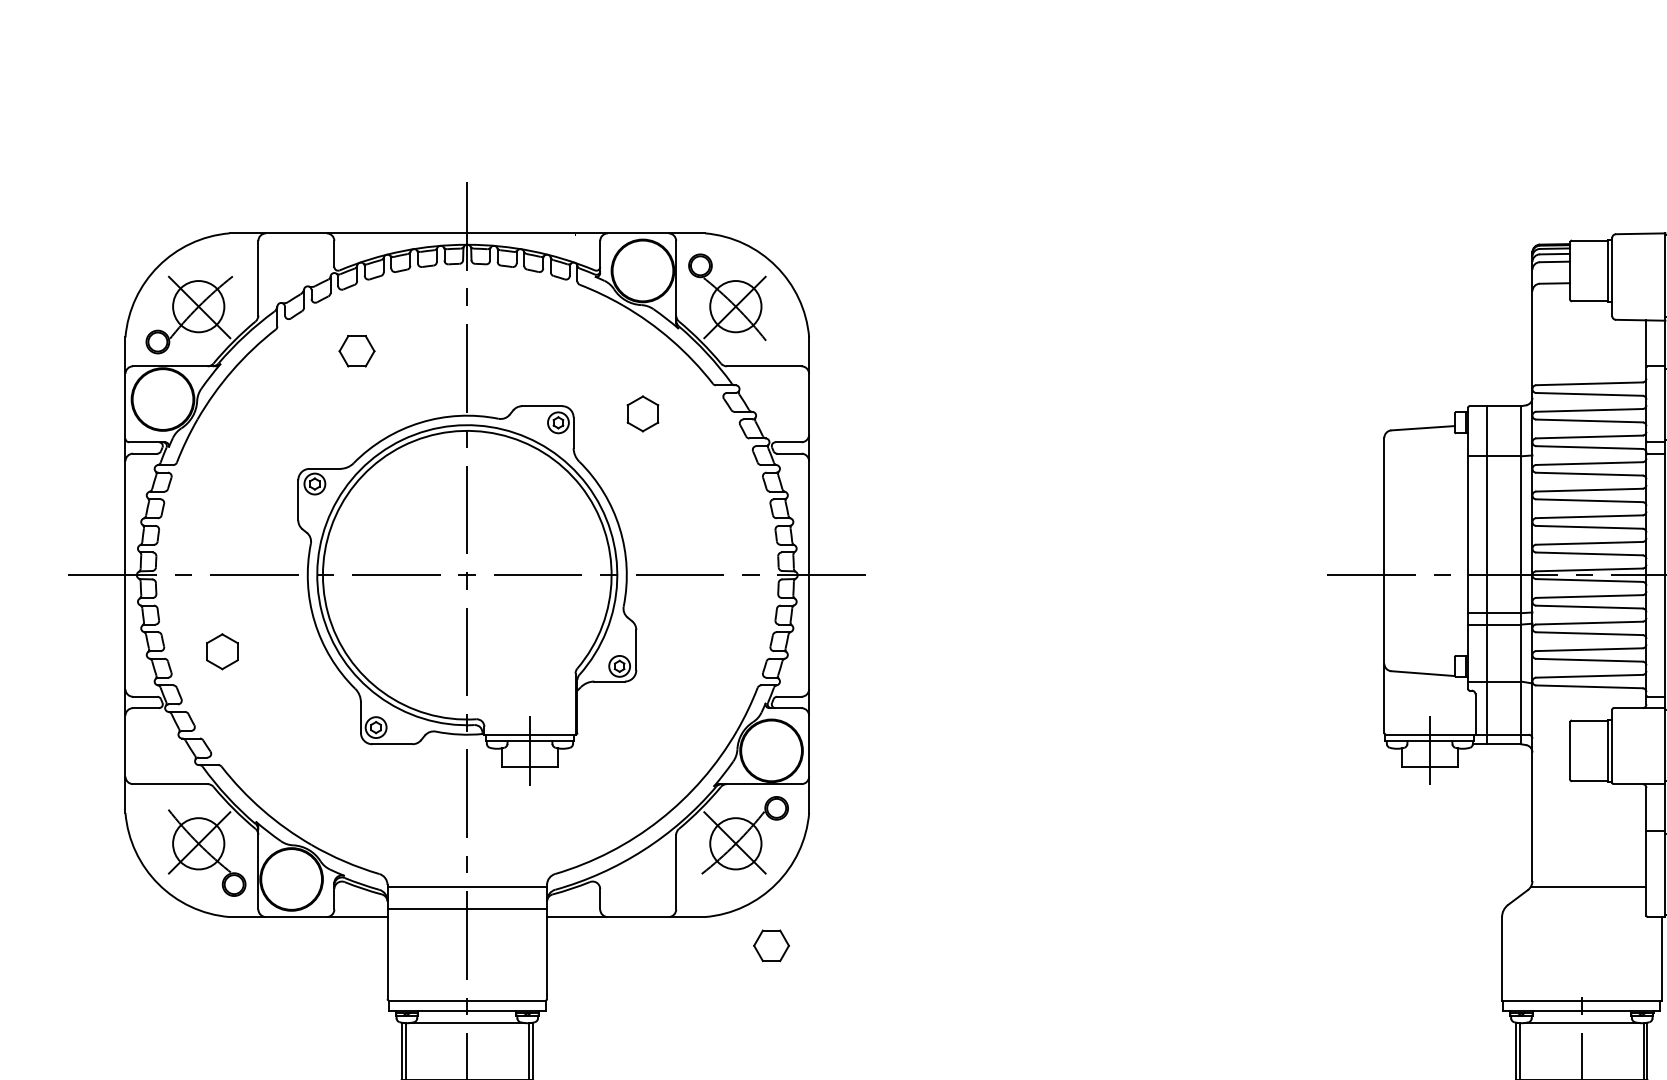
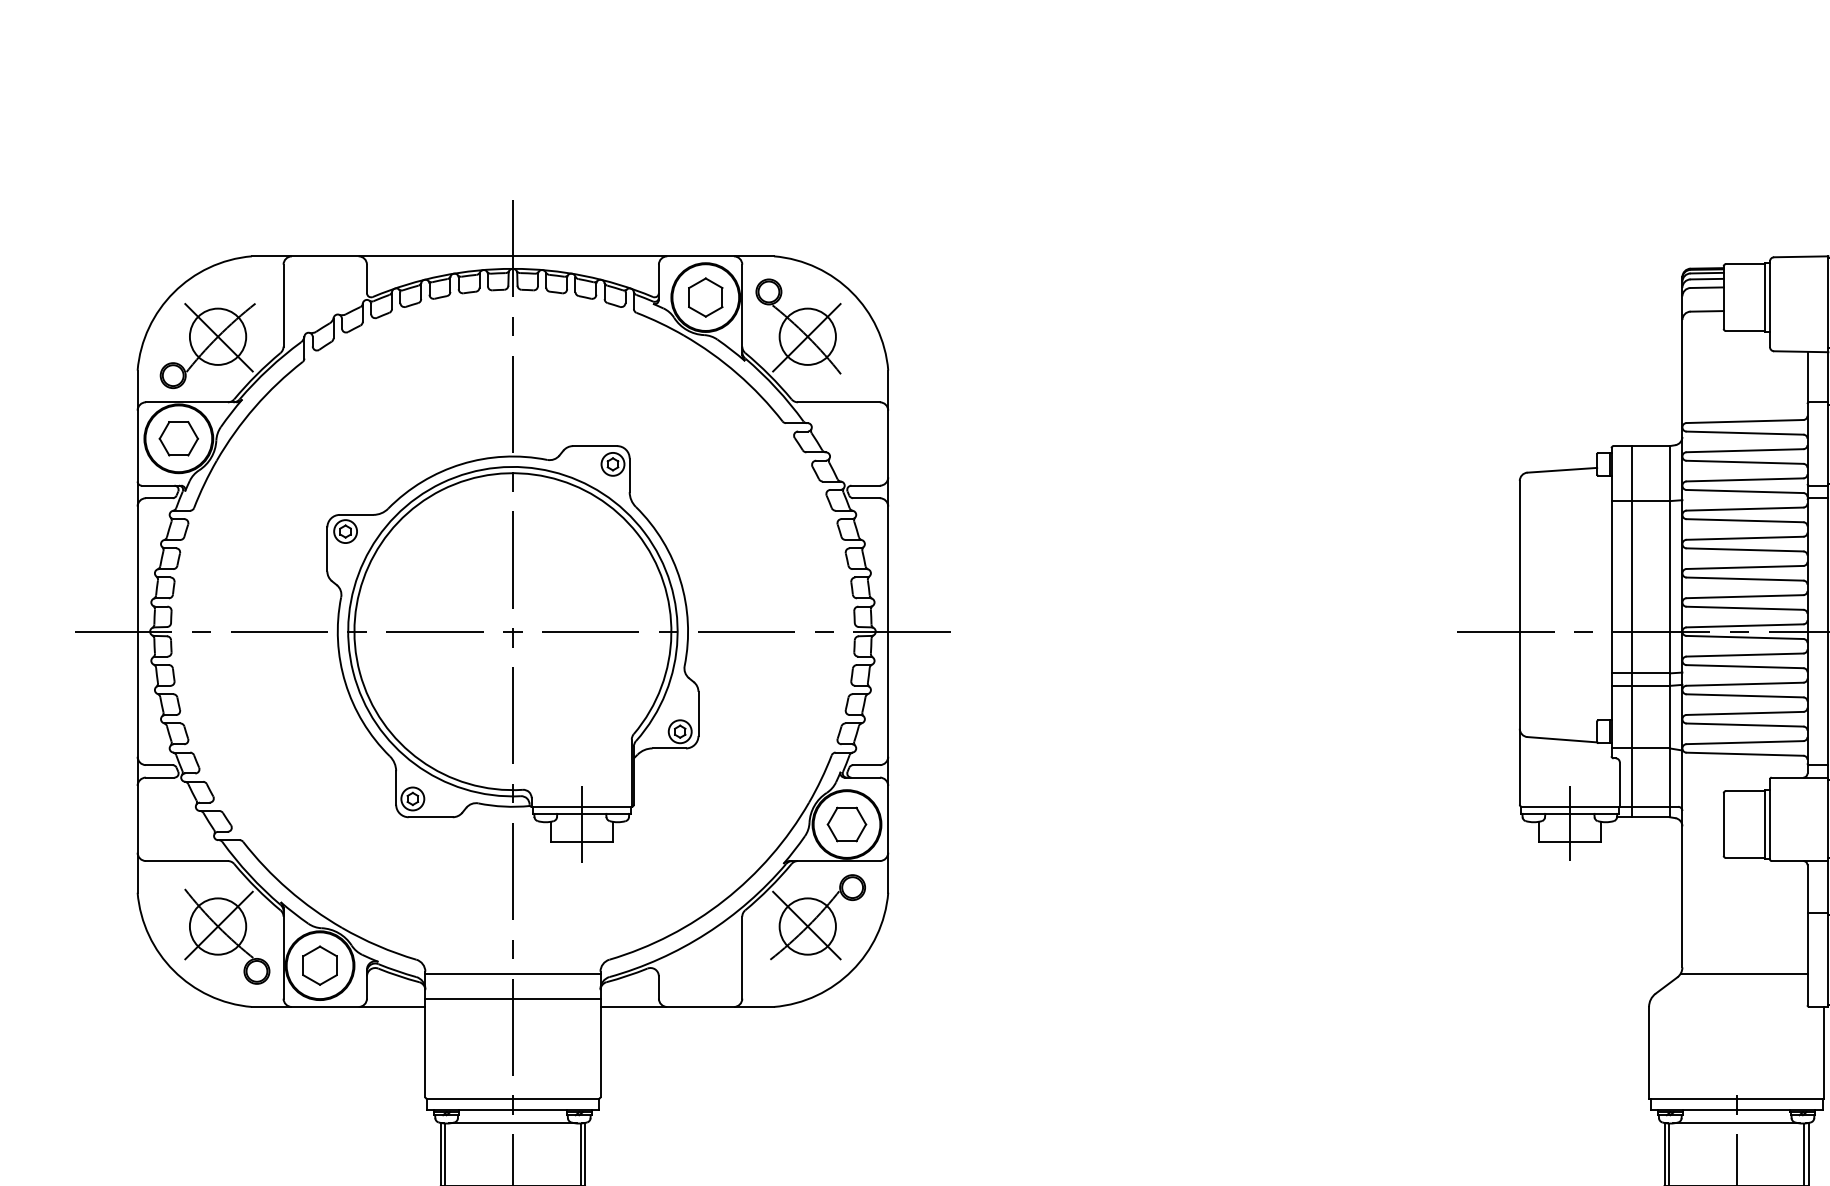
part: (356, 351) -> (178, 438), moved
part: (642, 413) -> (705, 297), moved
part: (221, 651) -> (319, 965), moved
part: (771, 945) -> (846, 824), moved

